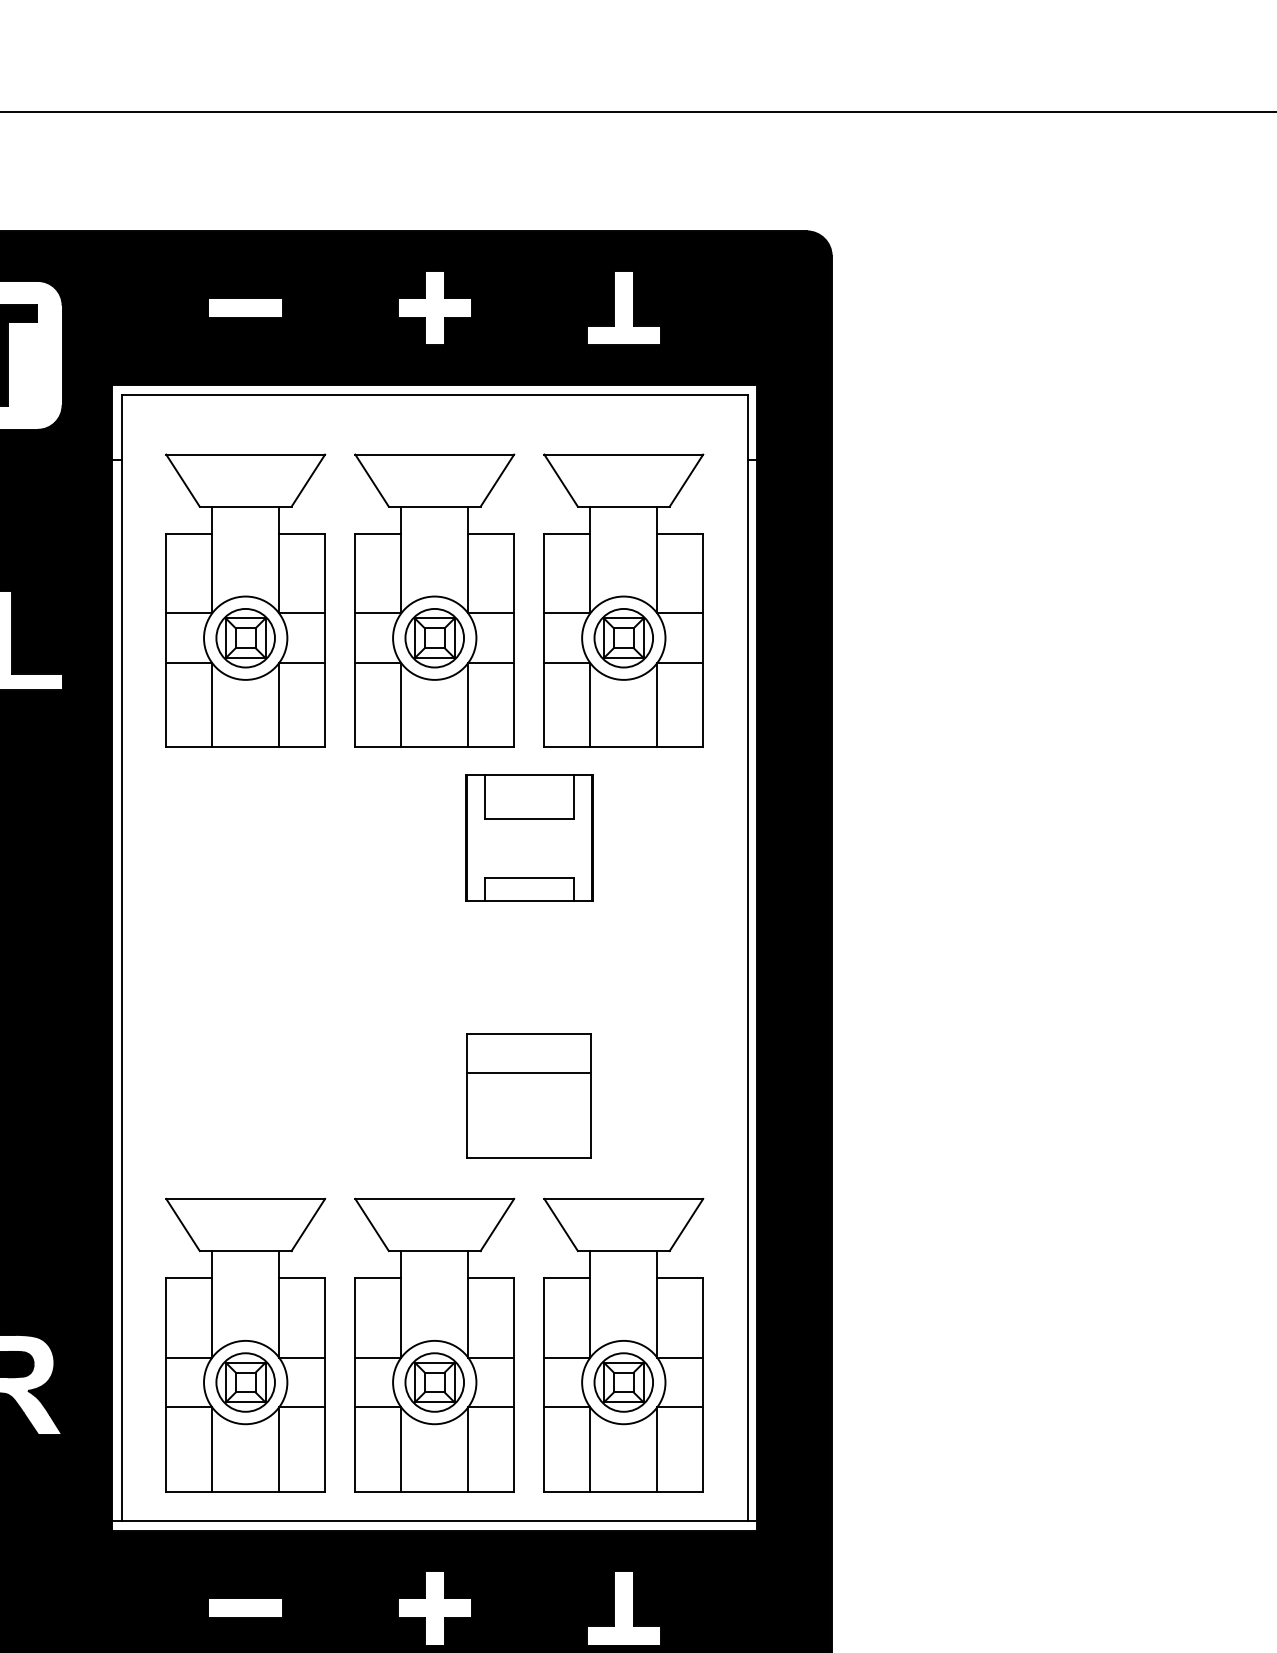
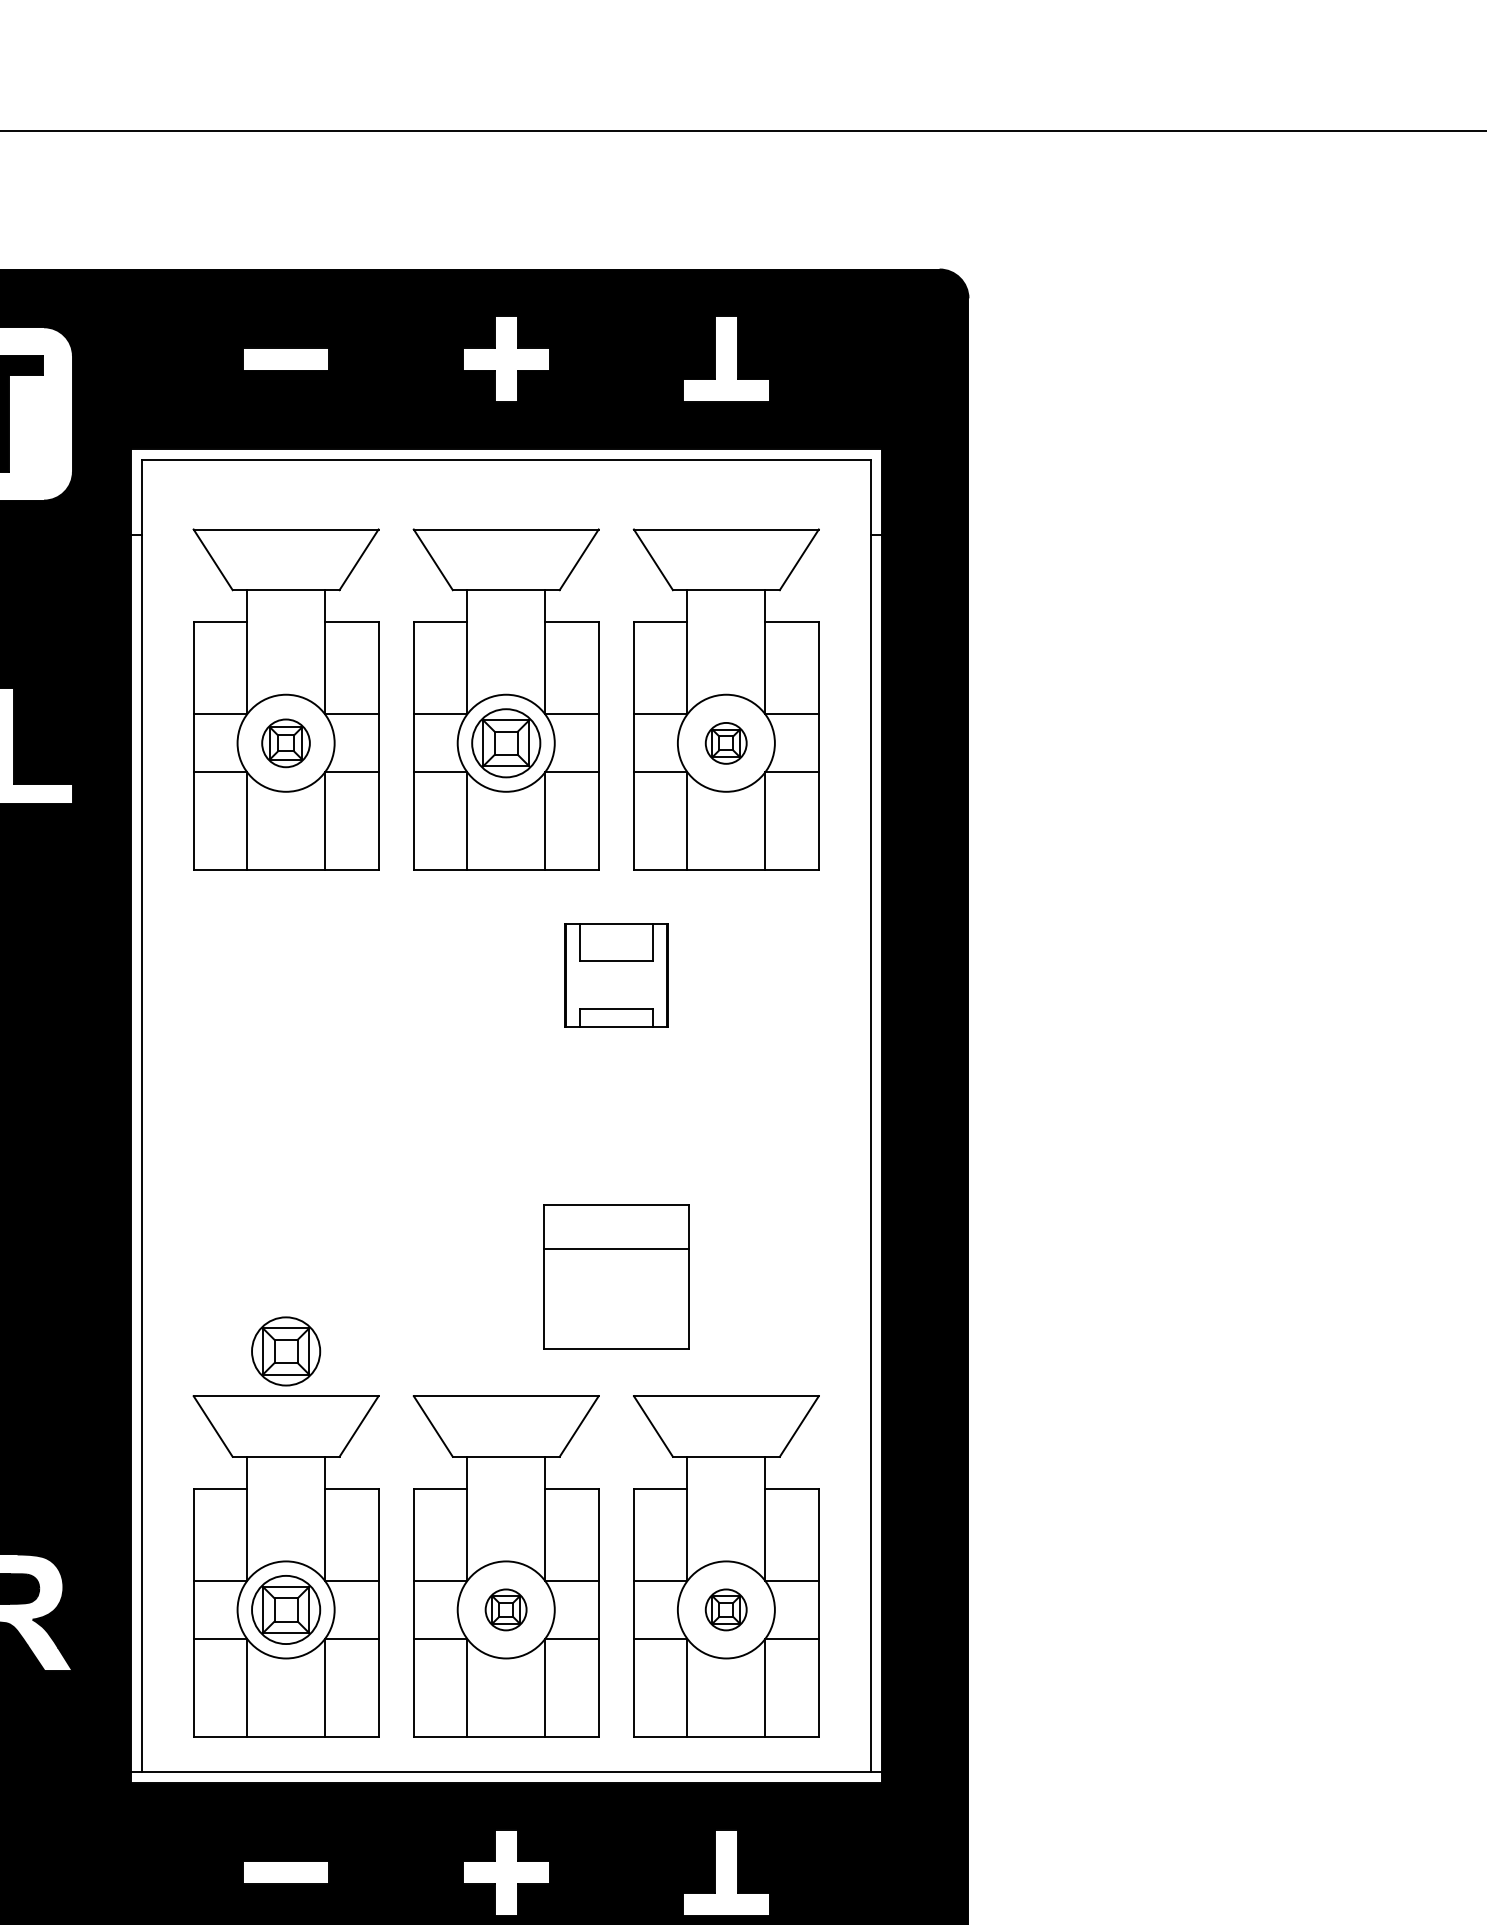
part: (245, 638) -> (285, 743), size x0.7
part: (623, 638) -> (726, 743), size x0.6
part: (529, 837) -> (616, 975), size x0.7
part: (245, 1160) -> (285, 1351), added
part: (434, 1382) -> (505, 1609), size x0.6
part: (623, 1382) -> (726, 1609), size x0.6

